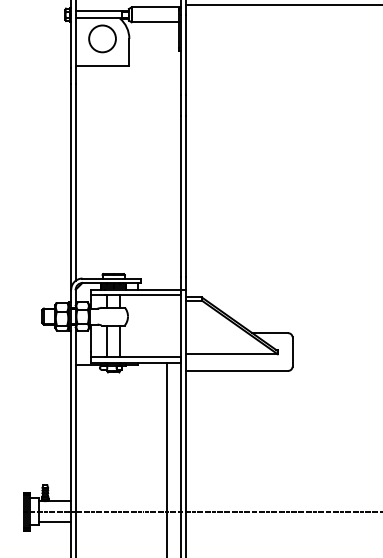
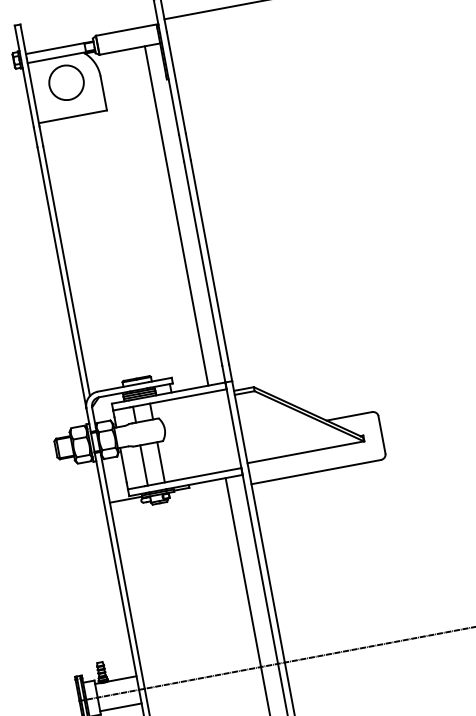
line: (167, 155) -> (176, 215), added

